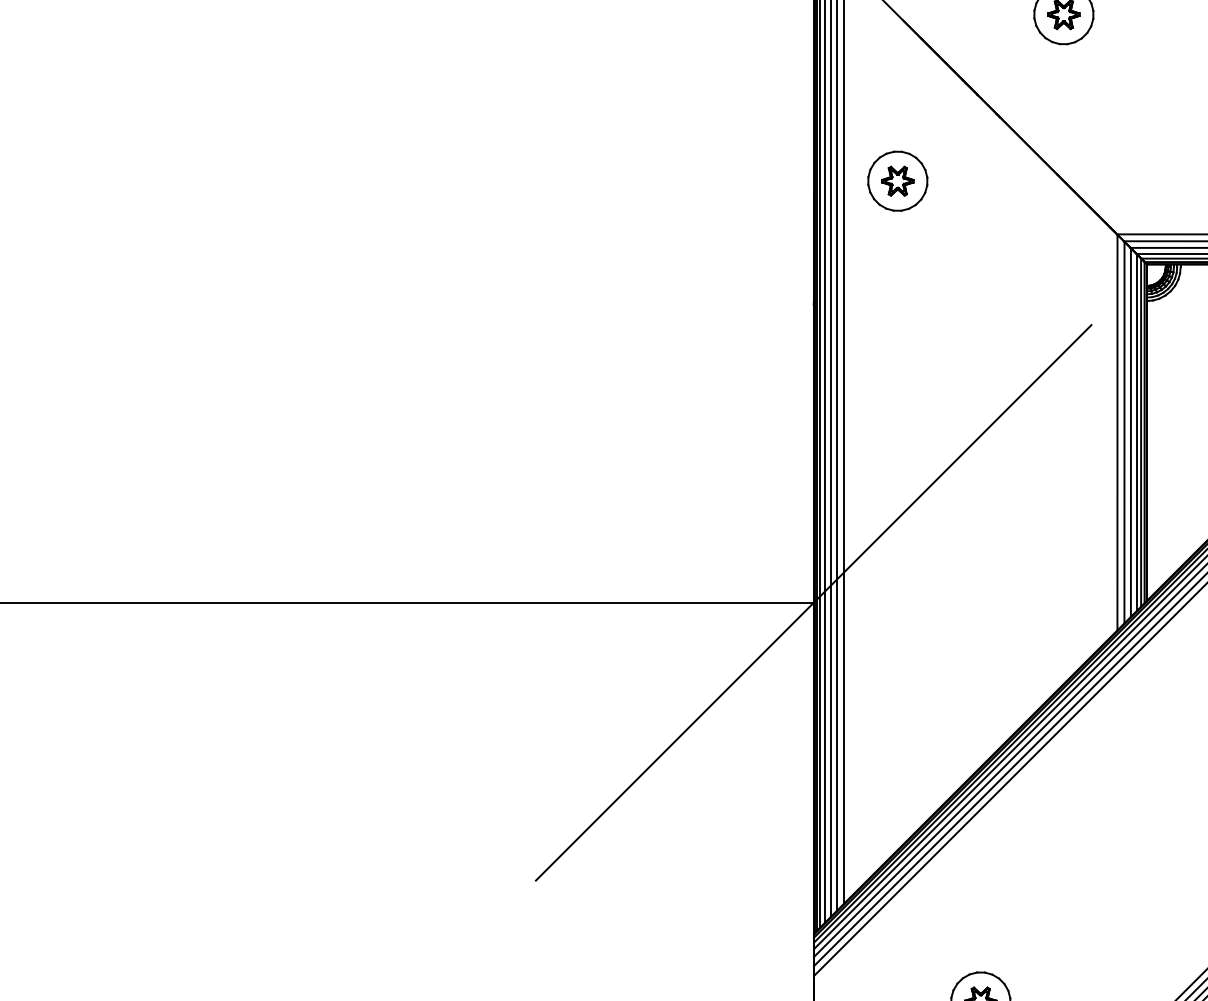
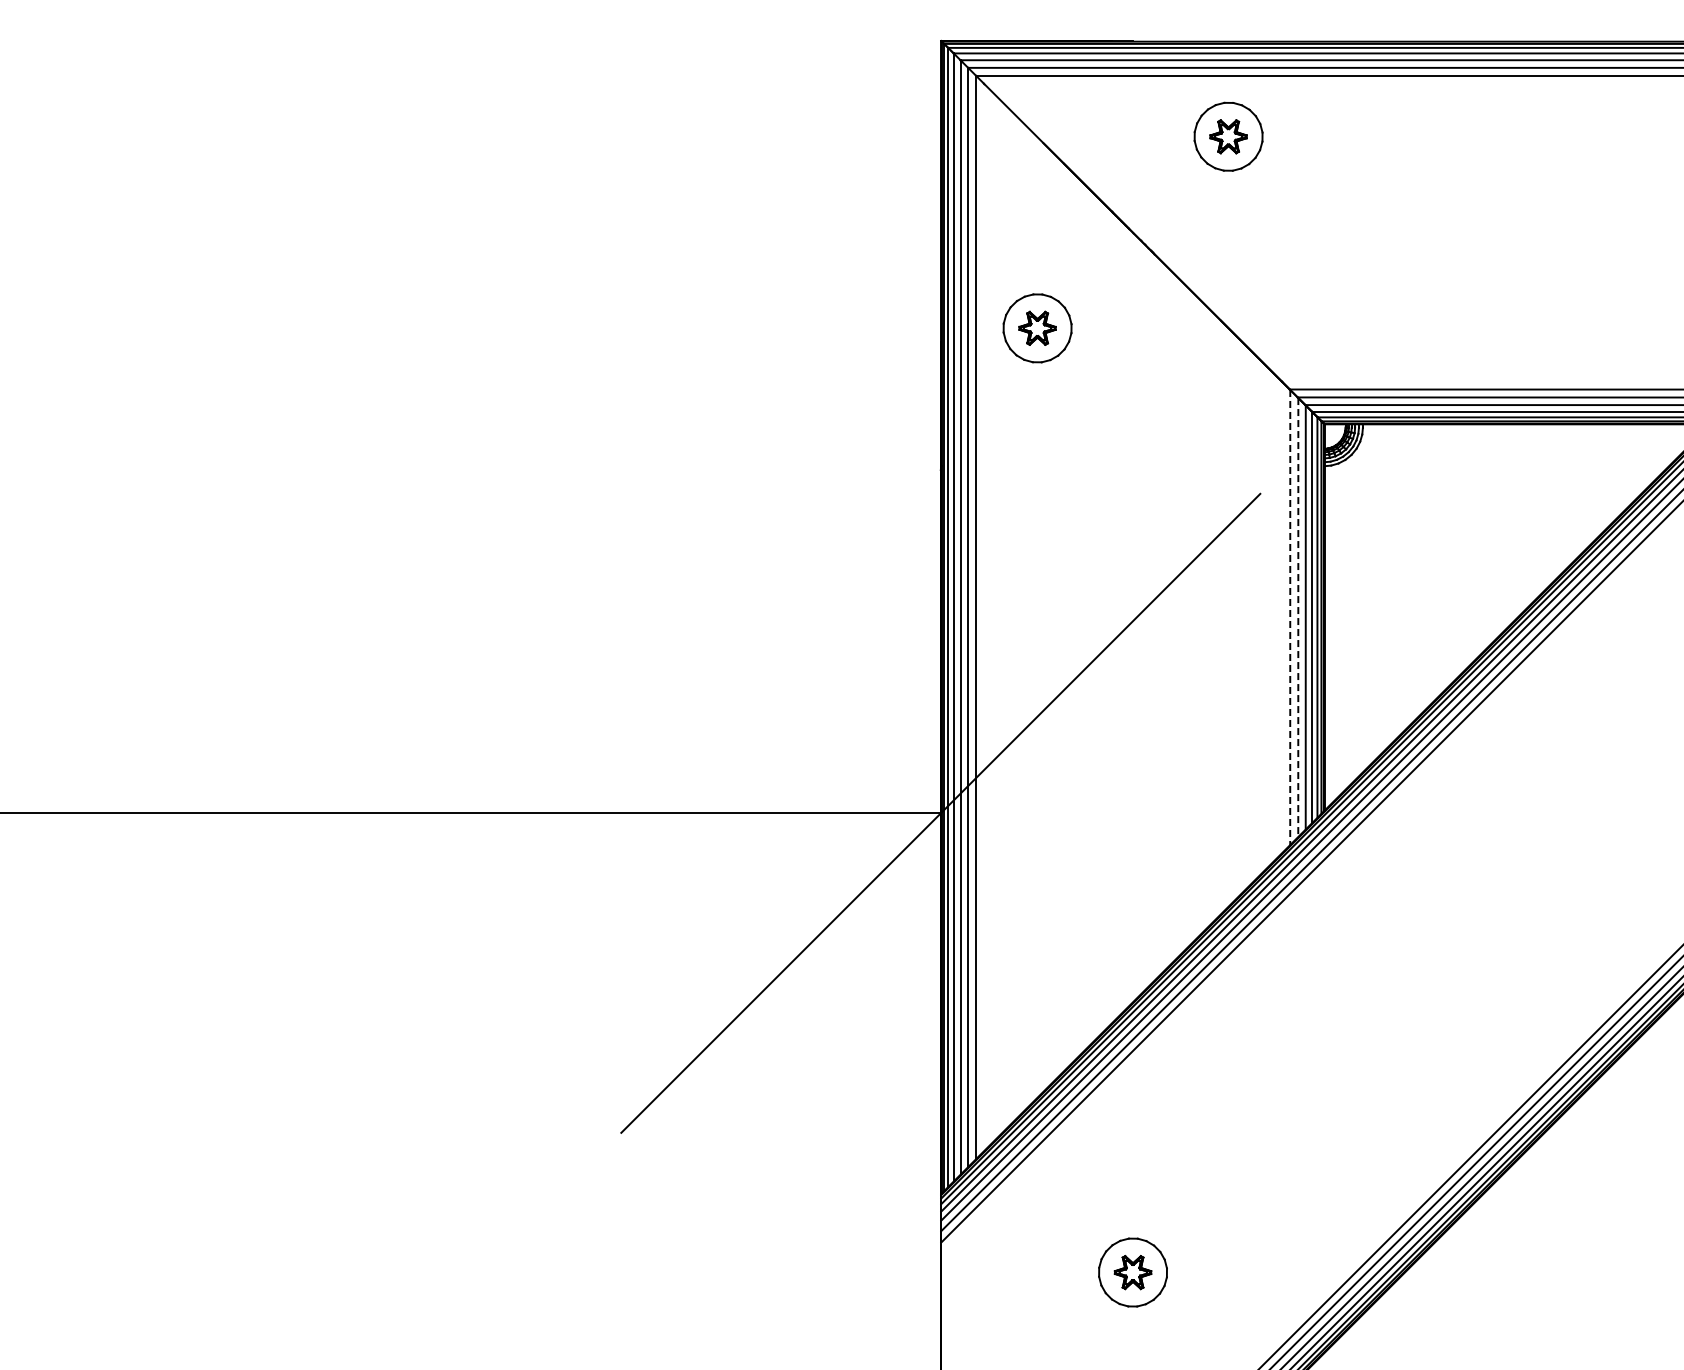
line: (1117, 432) -> (1290, 617), solid -> dashed
line: (1124, 433) -> (1298, 618), solid -> dashed

